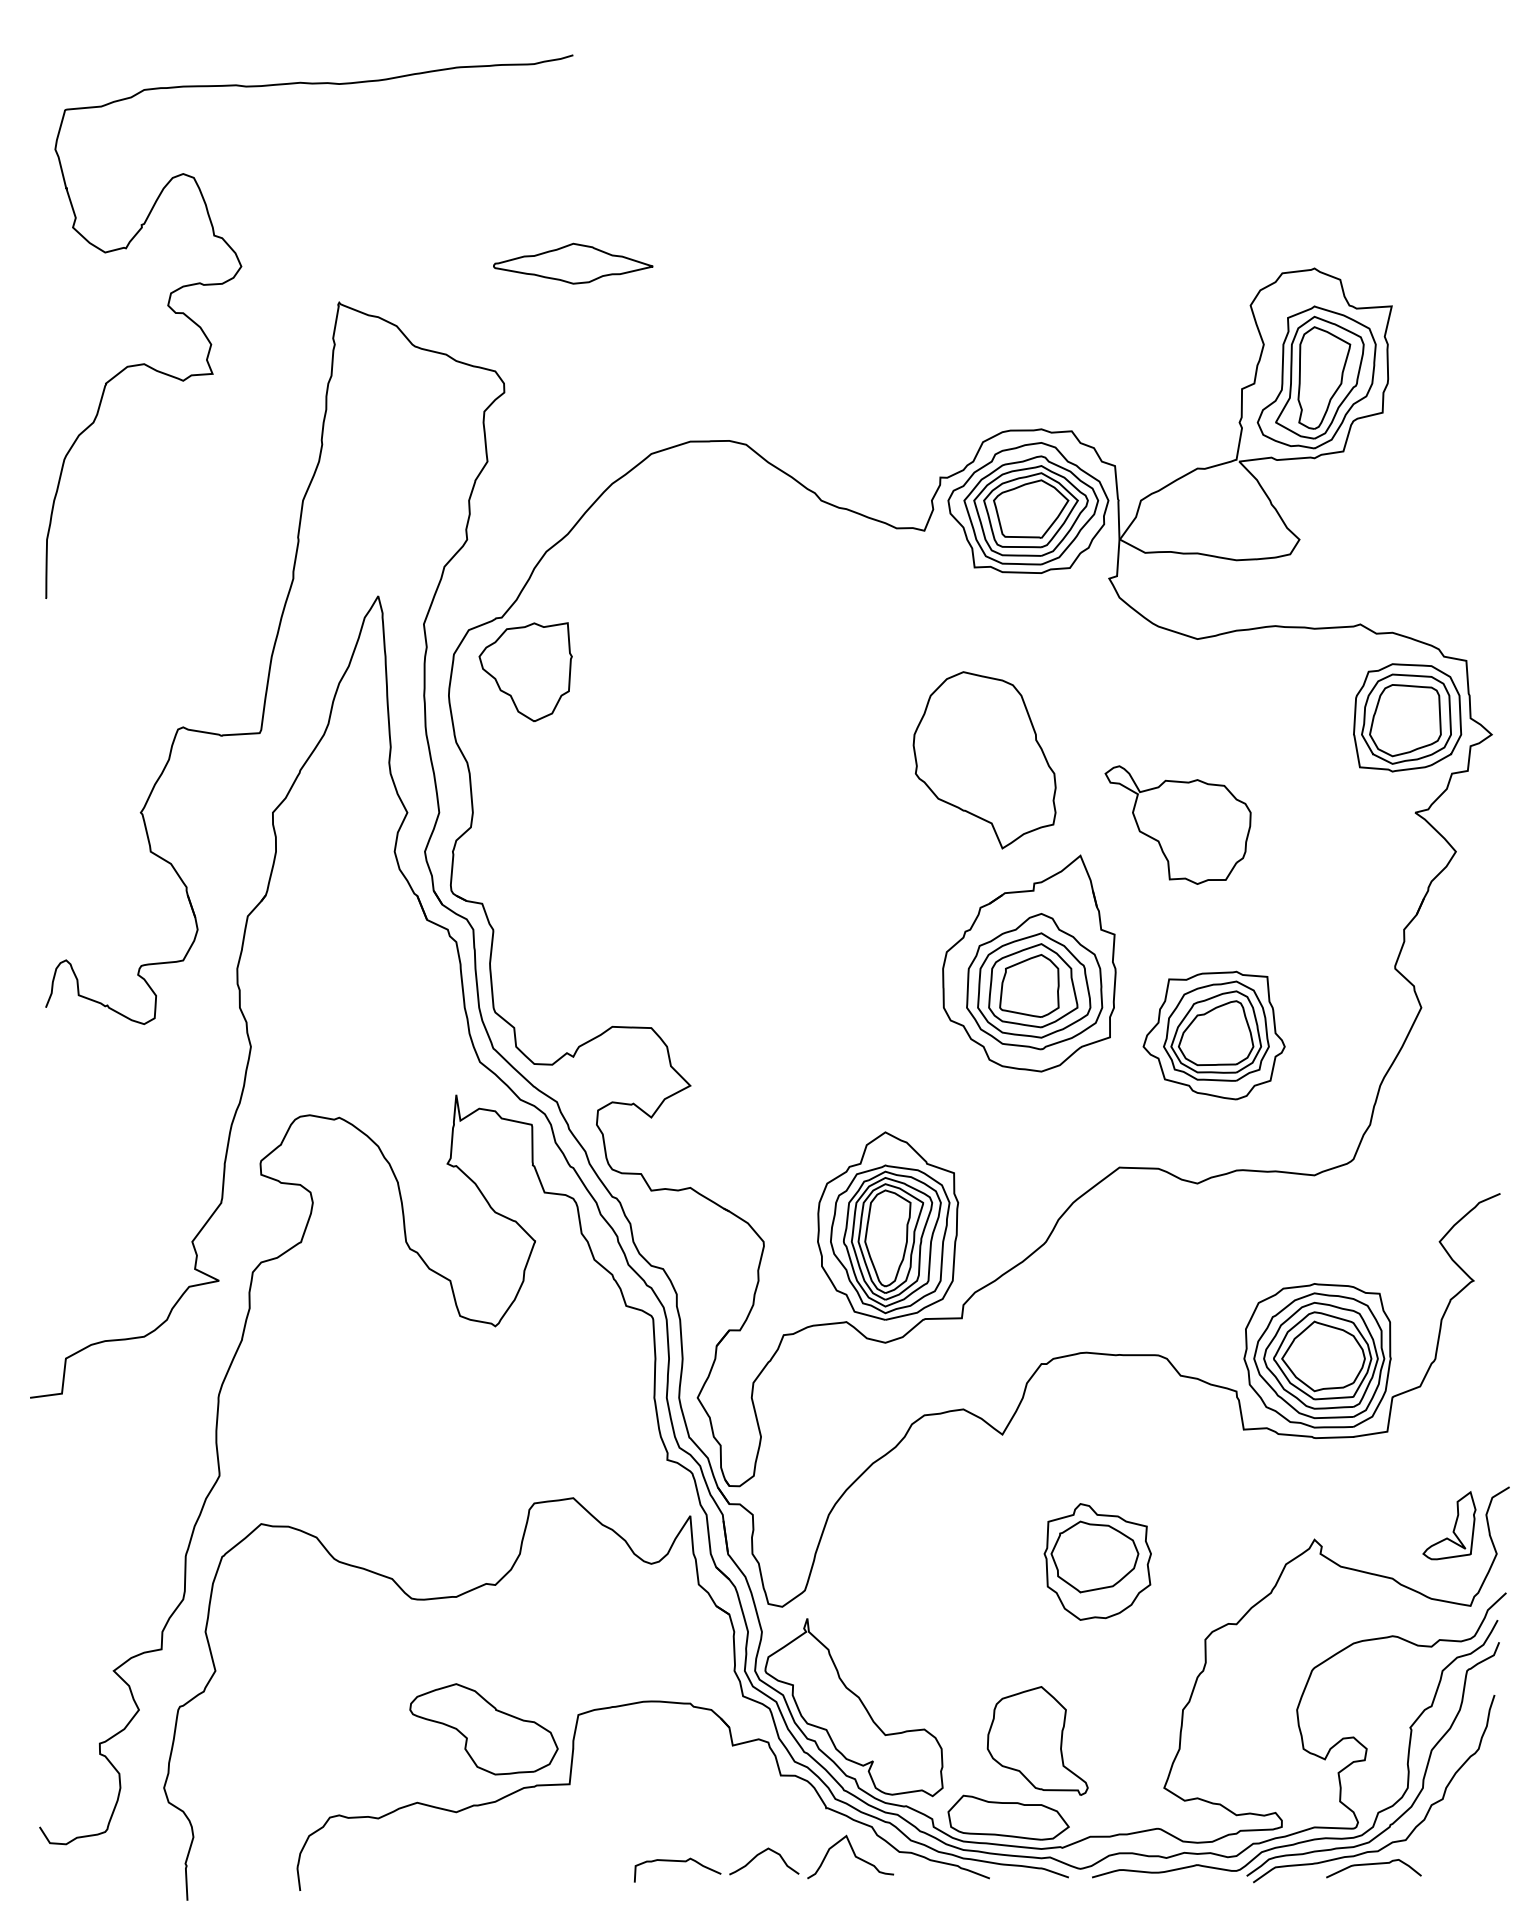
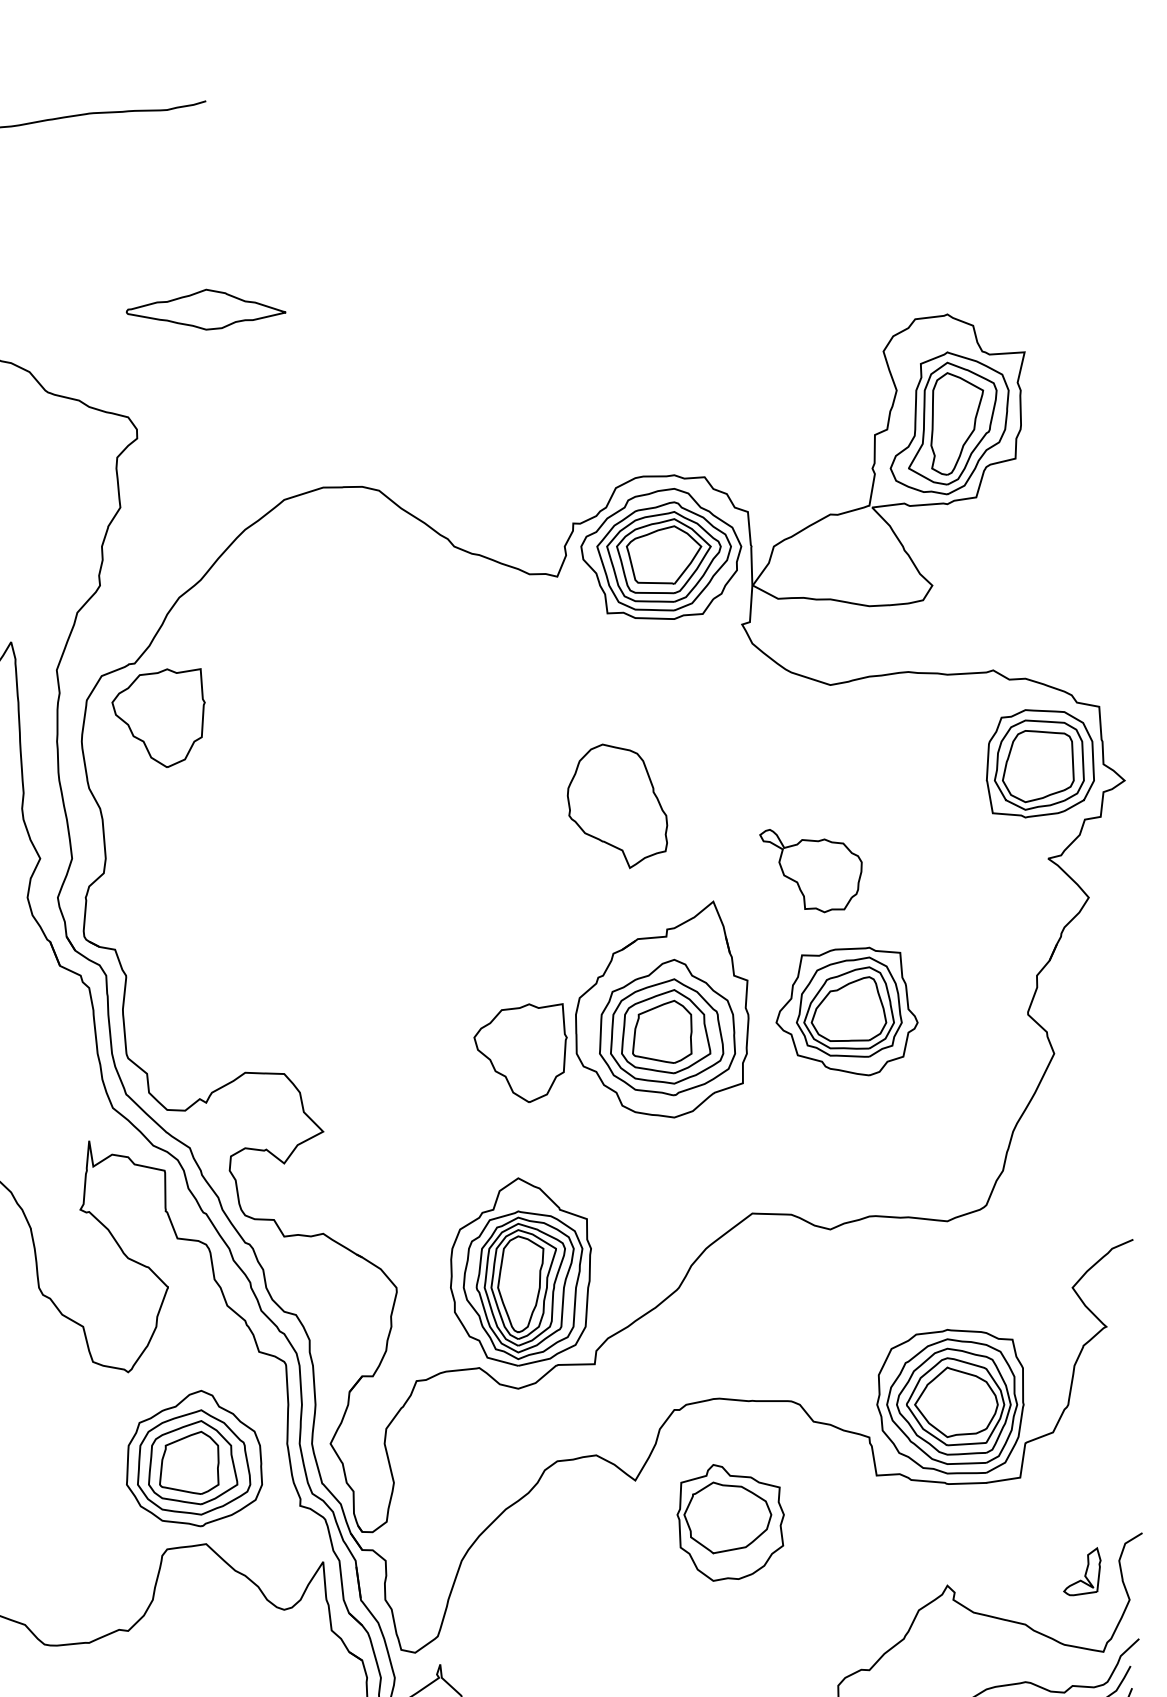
part: (984, 760) -> (617, 806), size x0.7
part: (1177, 824) -> (810, 870), size x0.7
part: (887, 1006) -> (520, 1052), added
part: (1213, 1035) -> (846, 1011), moved
part: (561, 1412) -> (194, 1458), added
part: (1449, 1525) -> (1082, 1571), size x0.7
part: (1097, 1561) -> (730, 1522), moved

